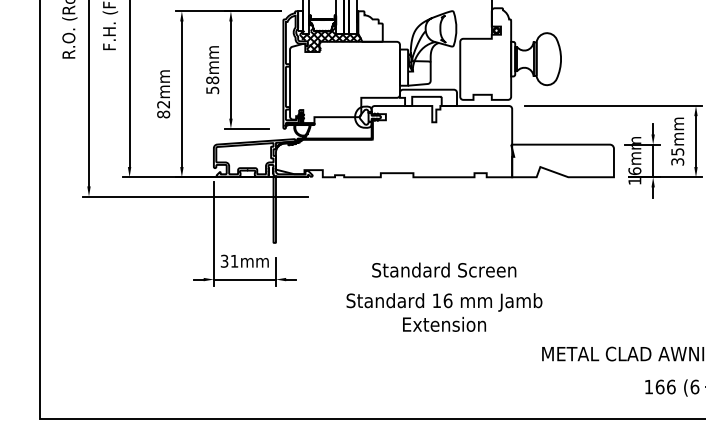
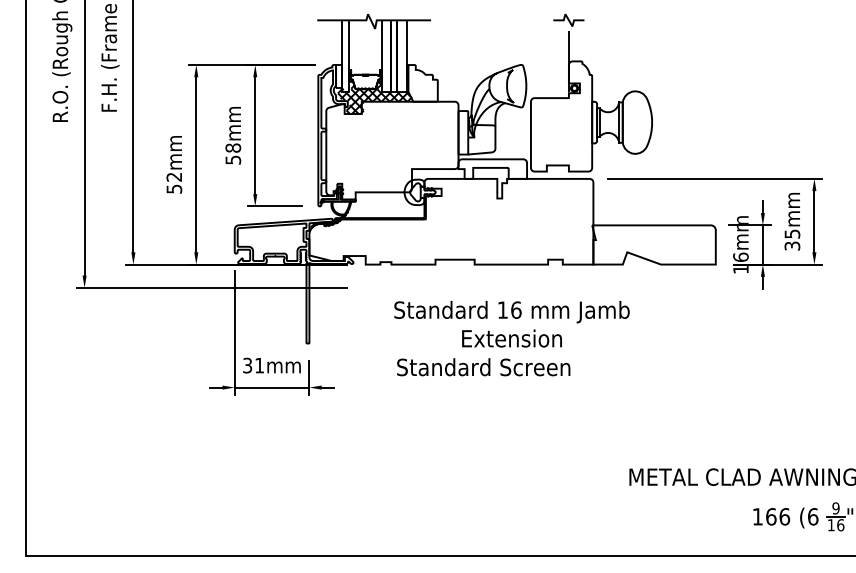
text: (163, 113) -> (174, 188), 82mm -> 52mm
text: (444, 270) -> (483, 367), moved
text: (444, 312) -> (511, 324), moved

